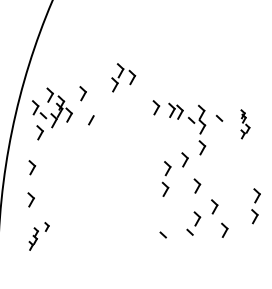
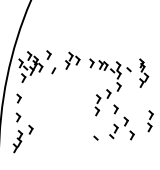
part: (123, 77) -> (72, 60), moved
part: (245, 123) -> (144, 72), size x1.67
part: (38, 235) -> (22, 138), size x1.67

